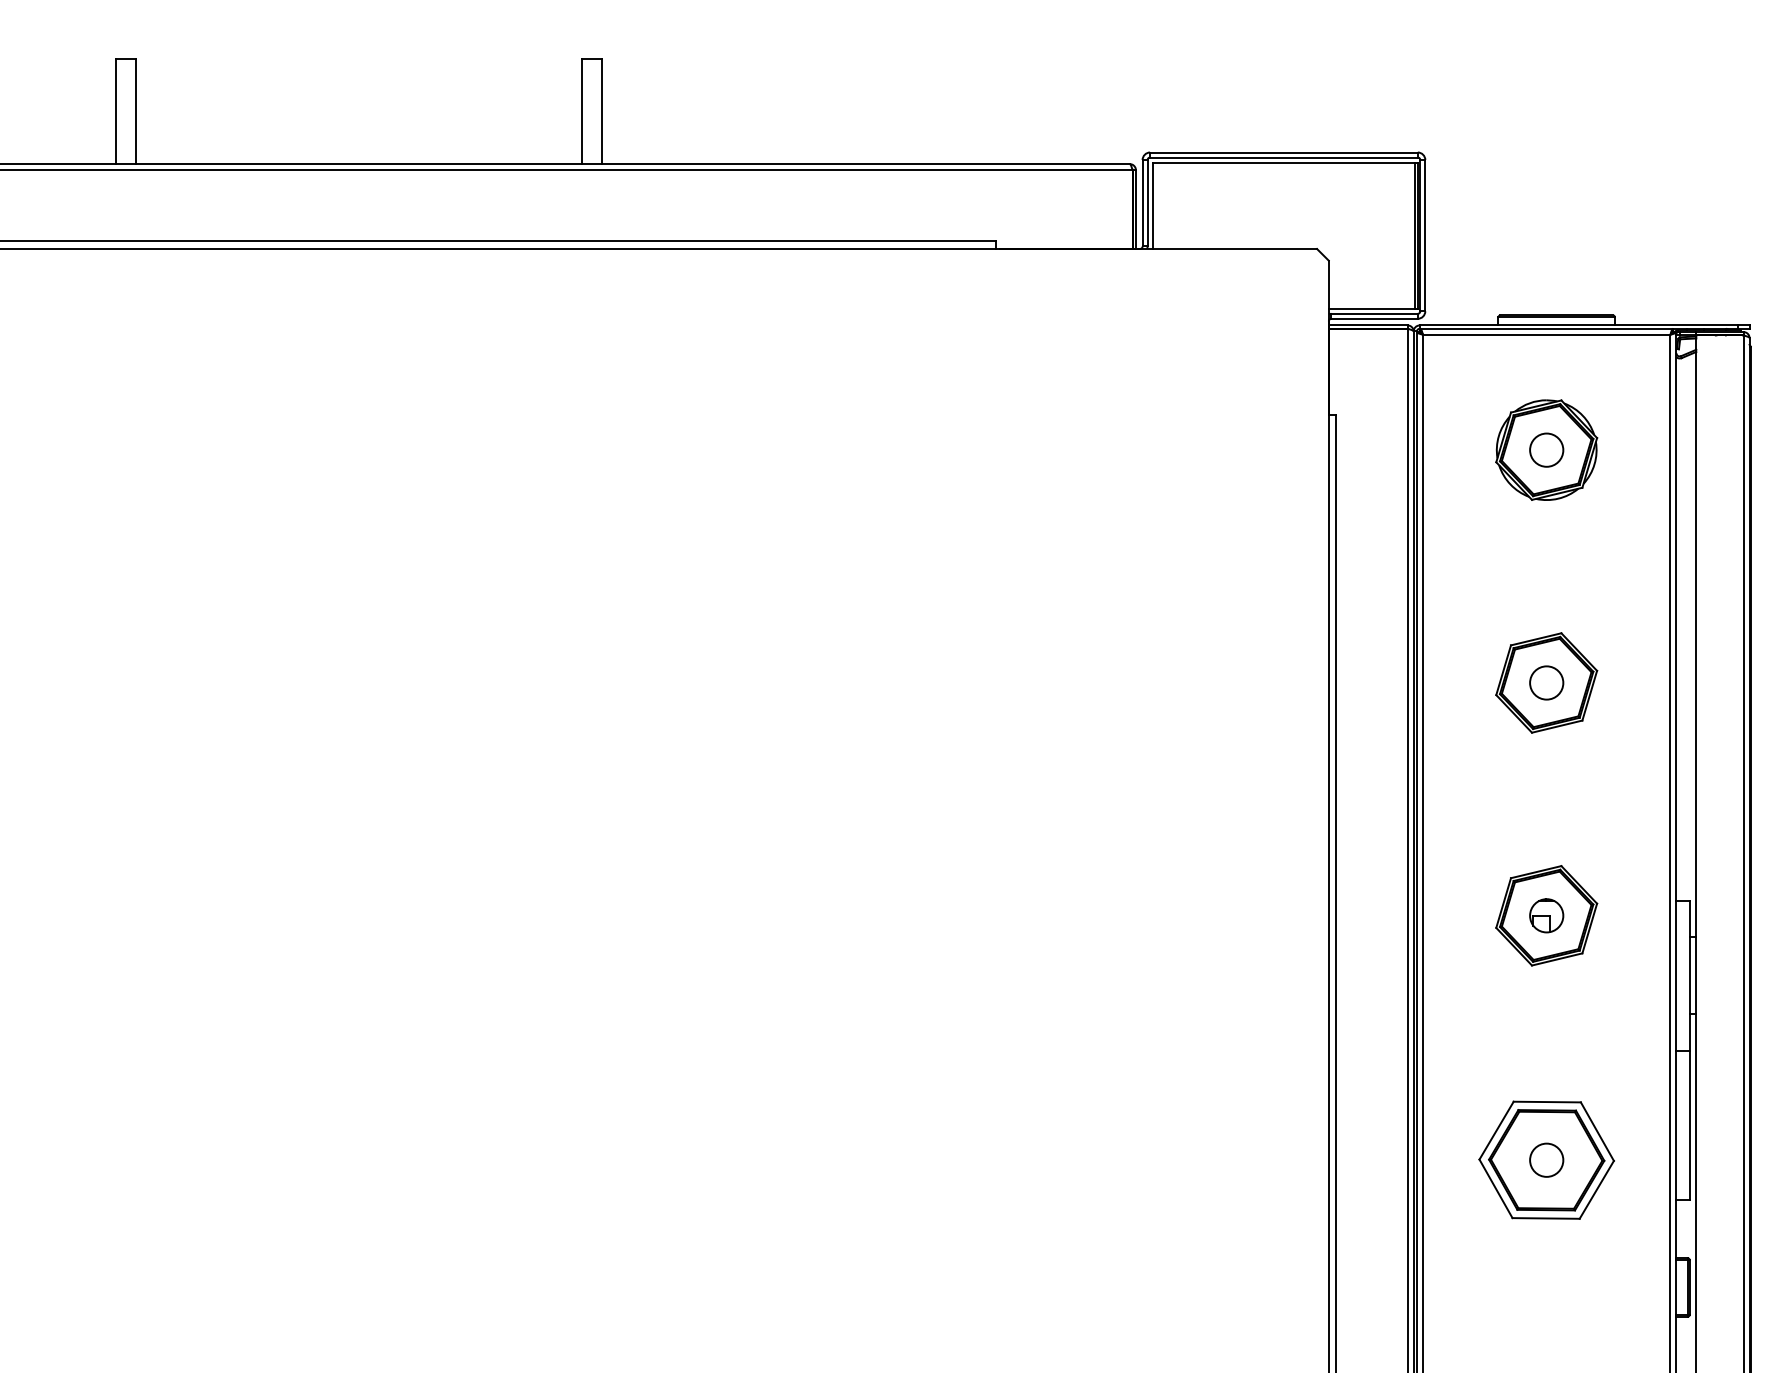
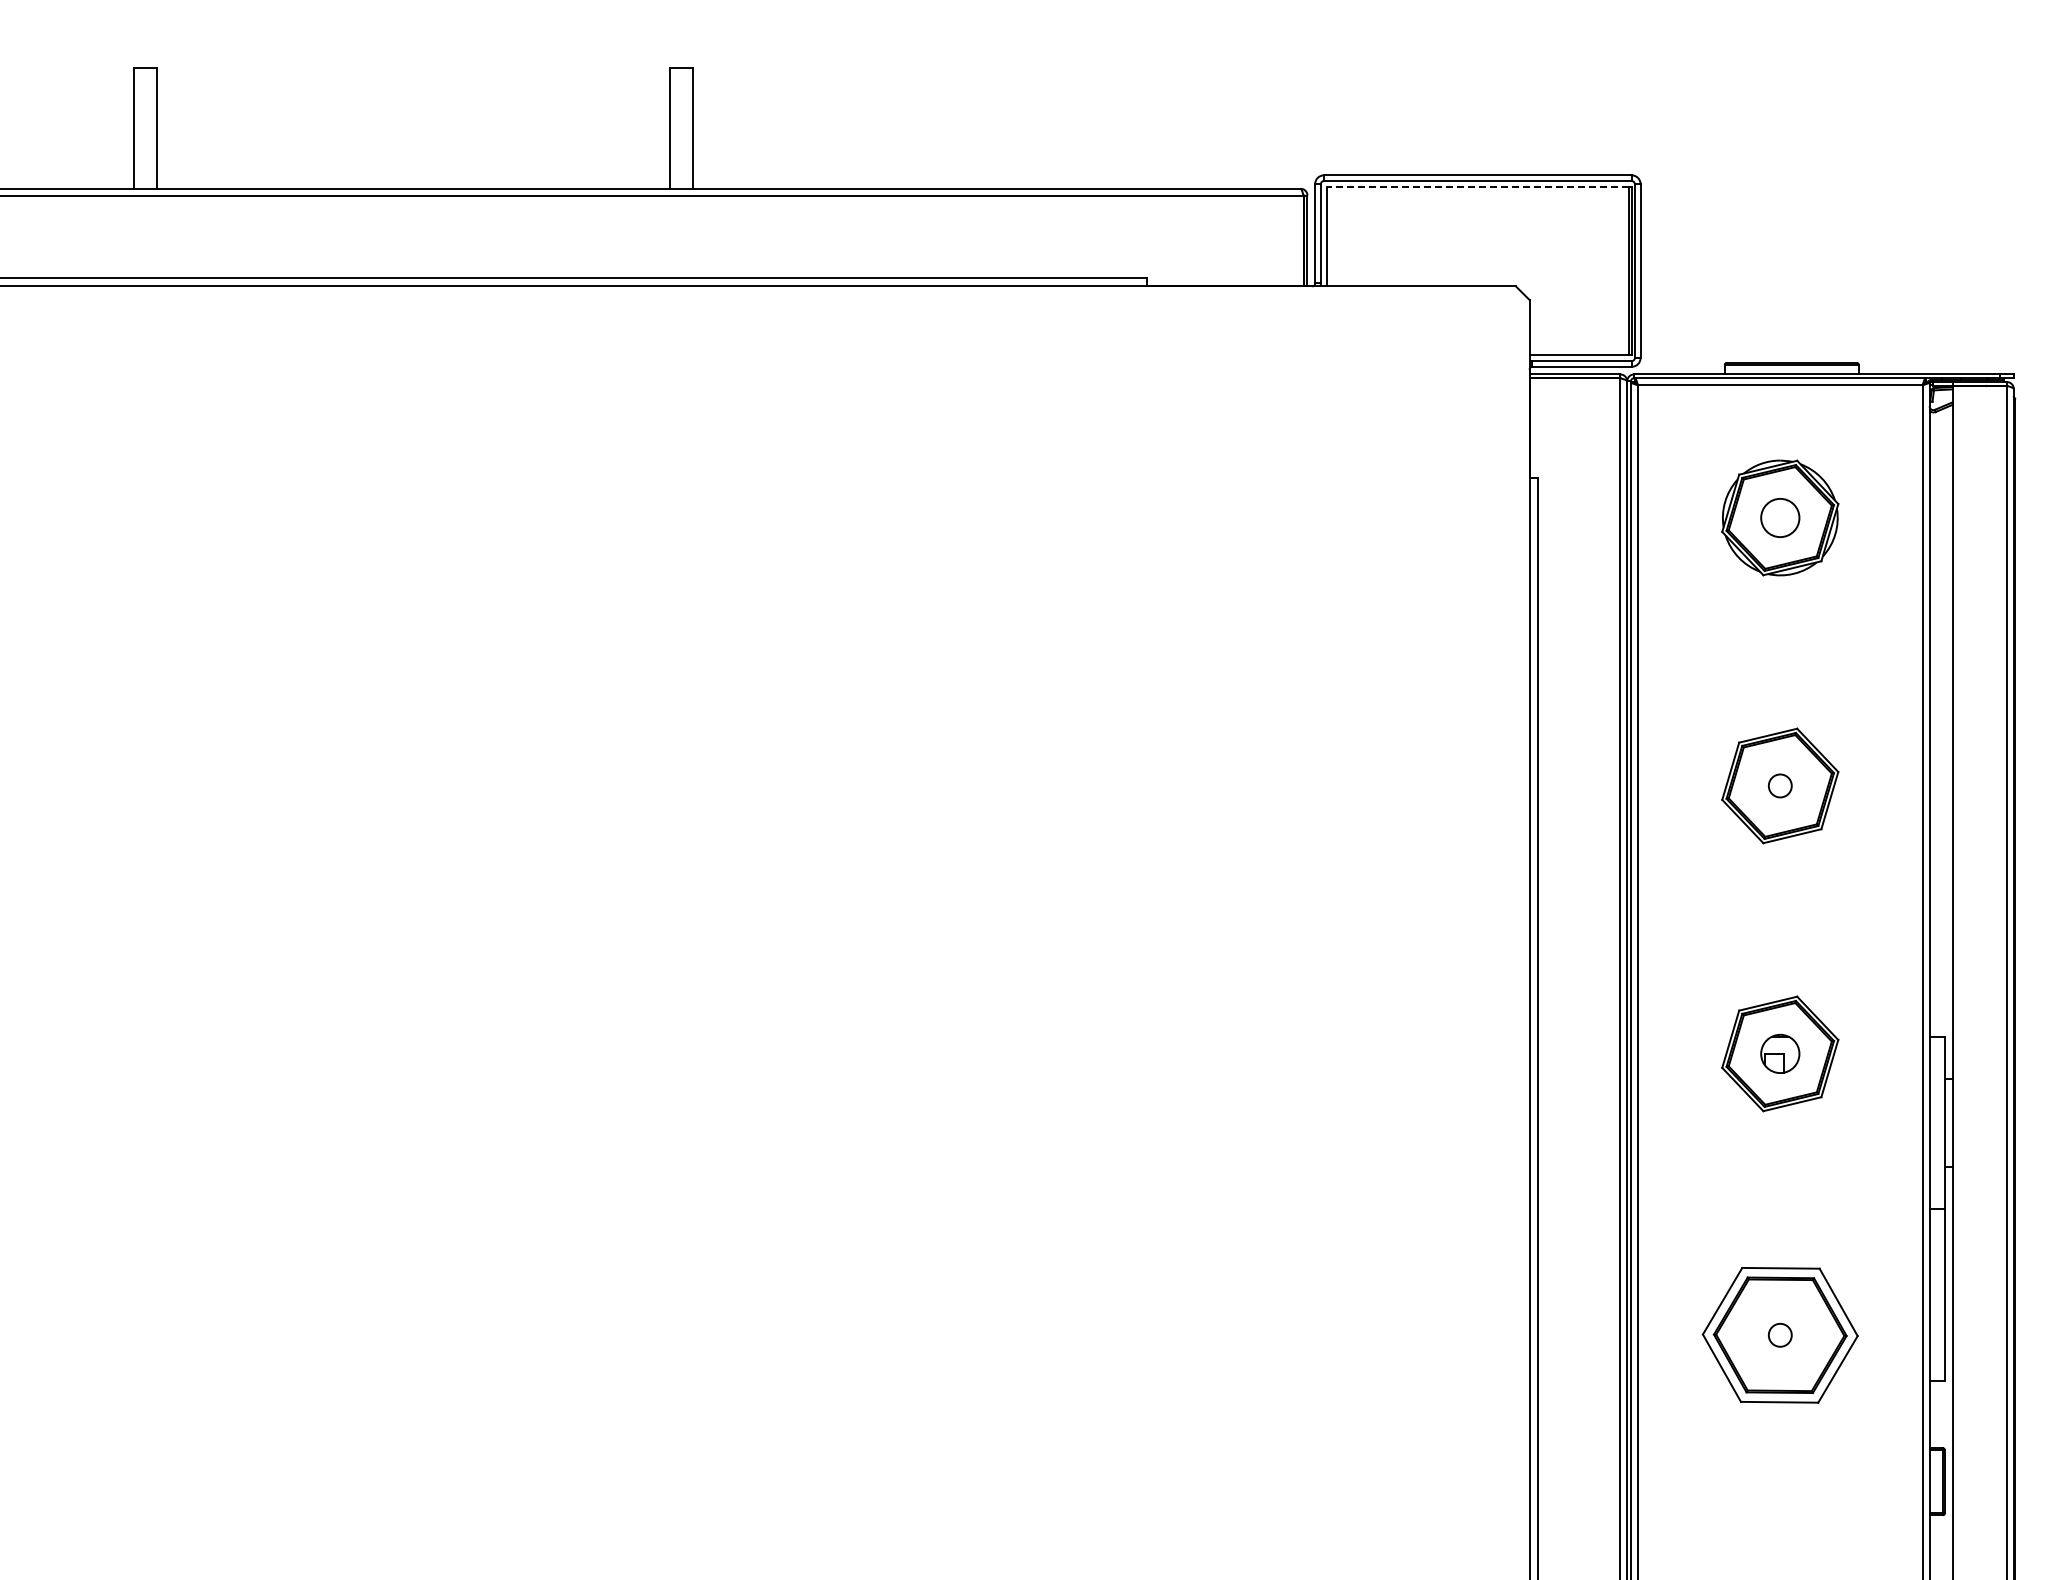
line: (1283, 162) -> (1477, 186), solid -> dashed
circle: (1546, 682) -> (1780, 785), size x0.6
circle: (1546, 1160) -> (1780, 1335), size x0.6

